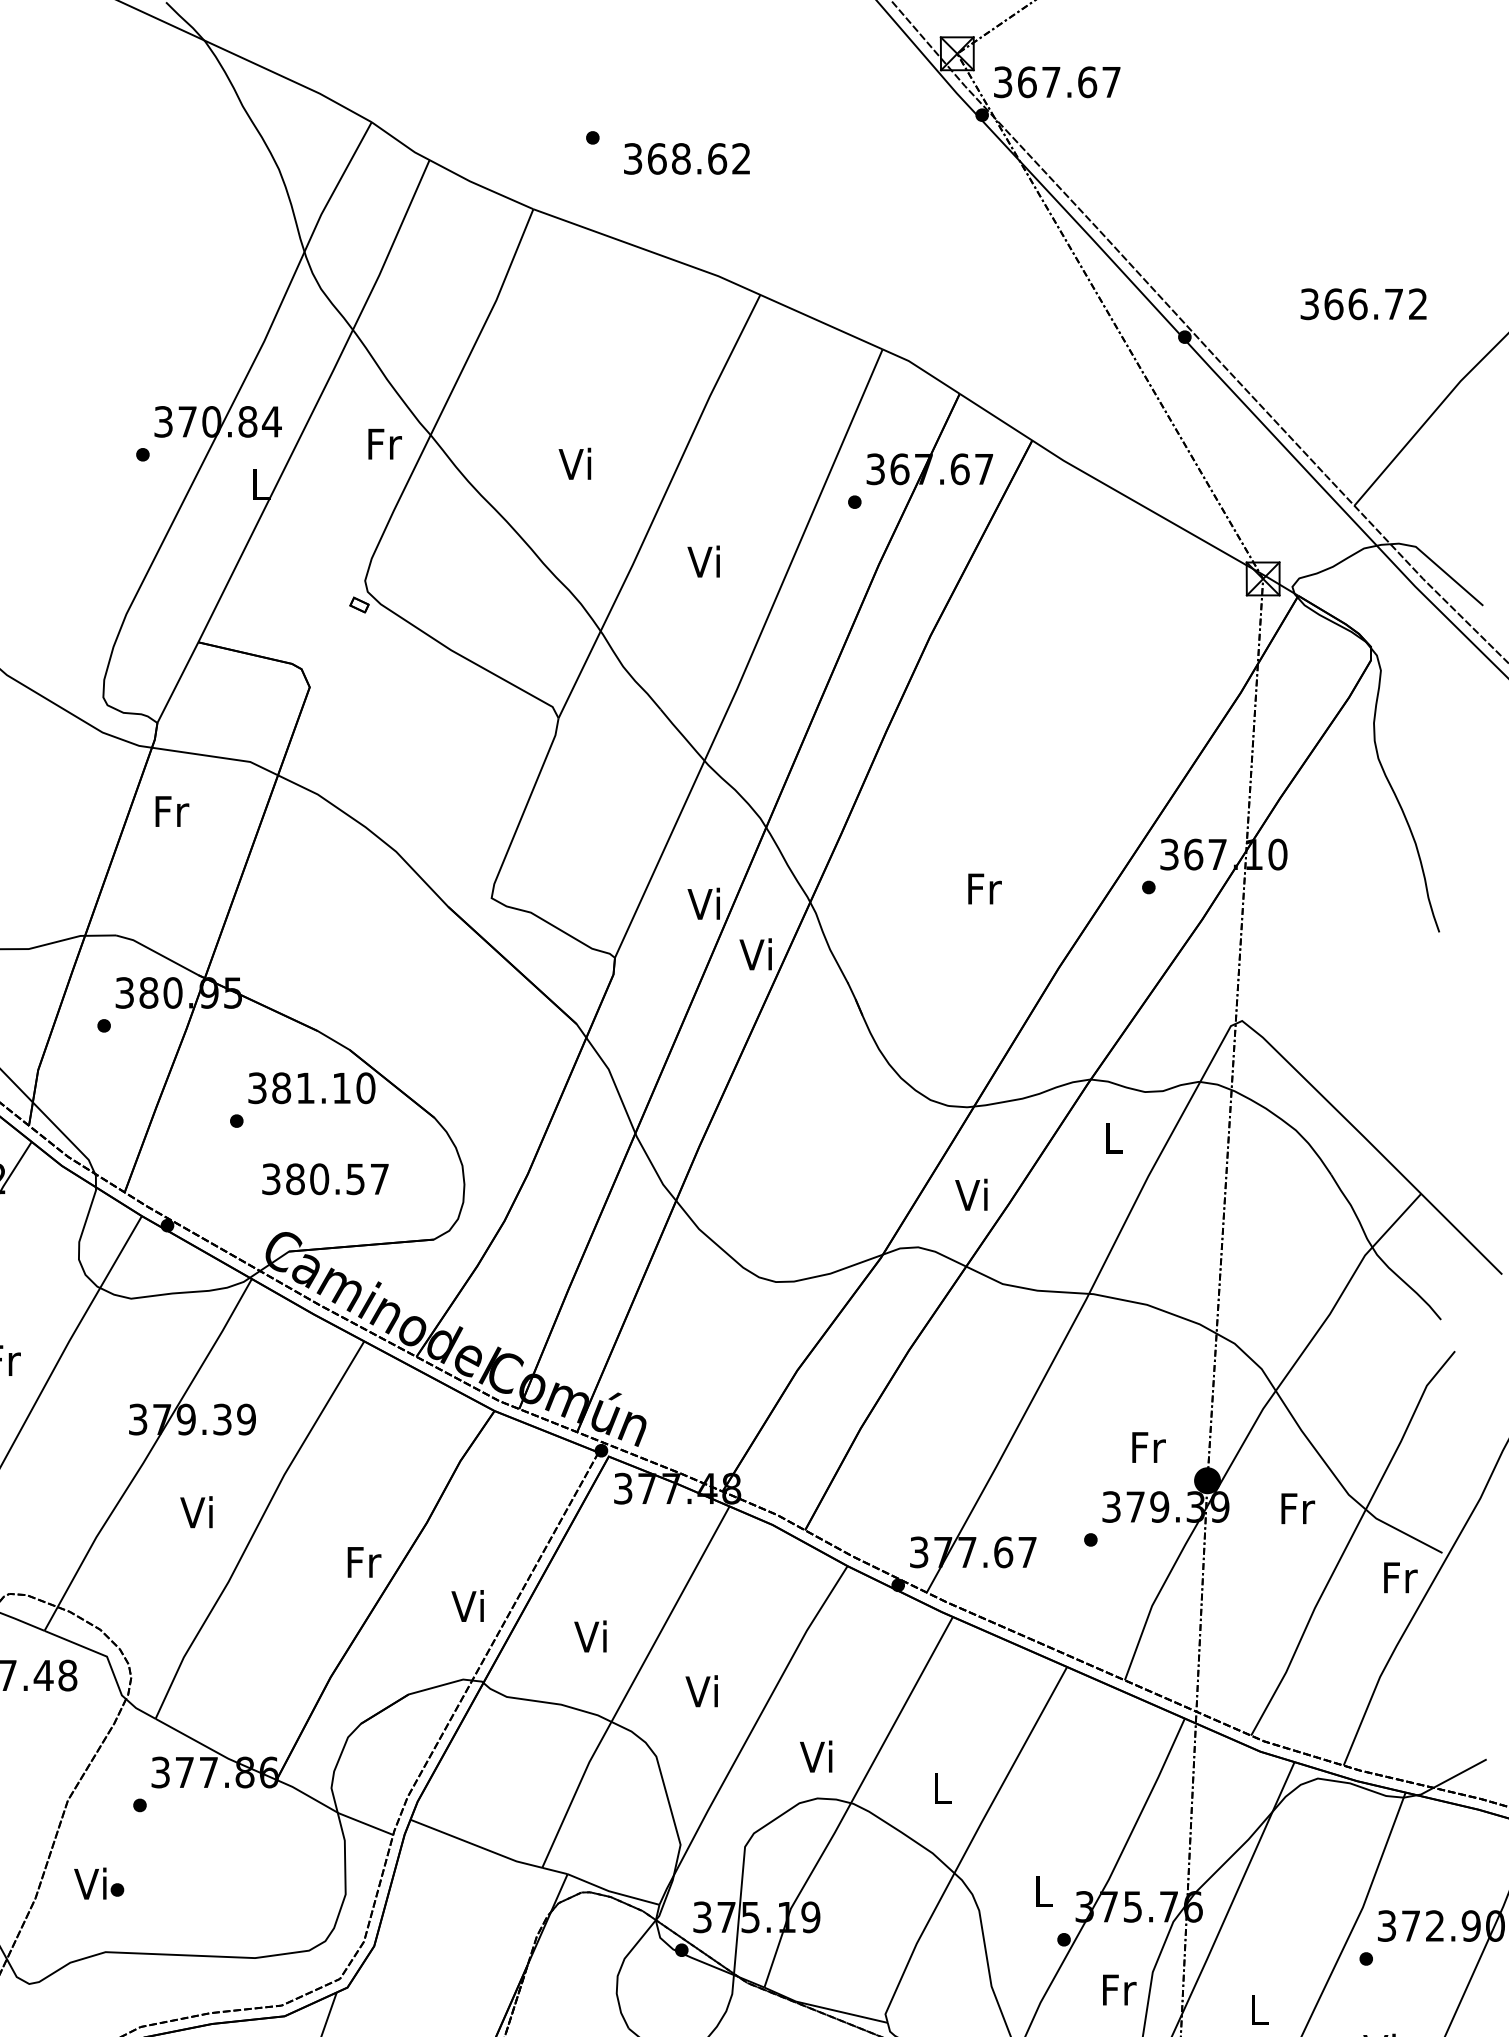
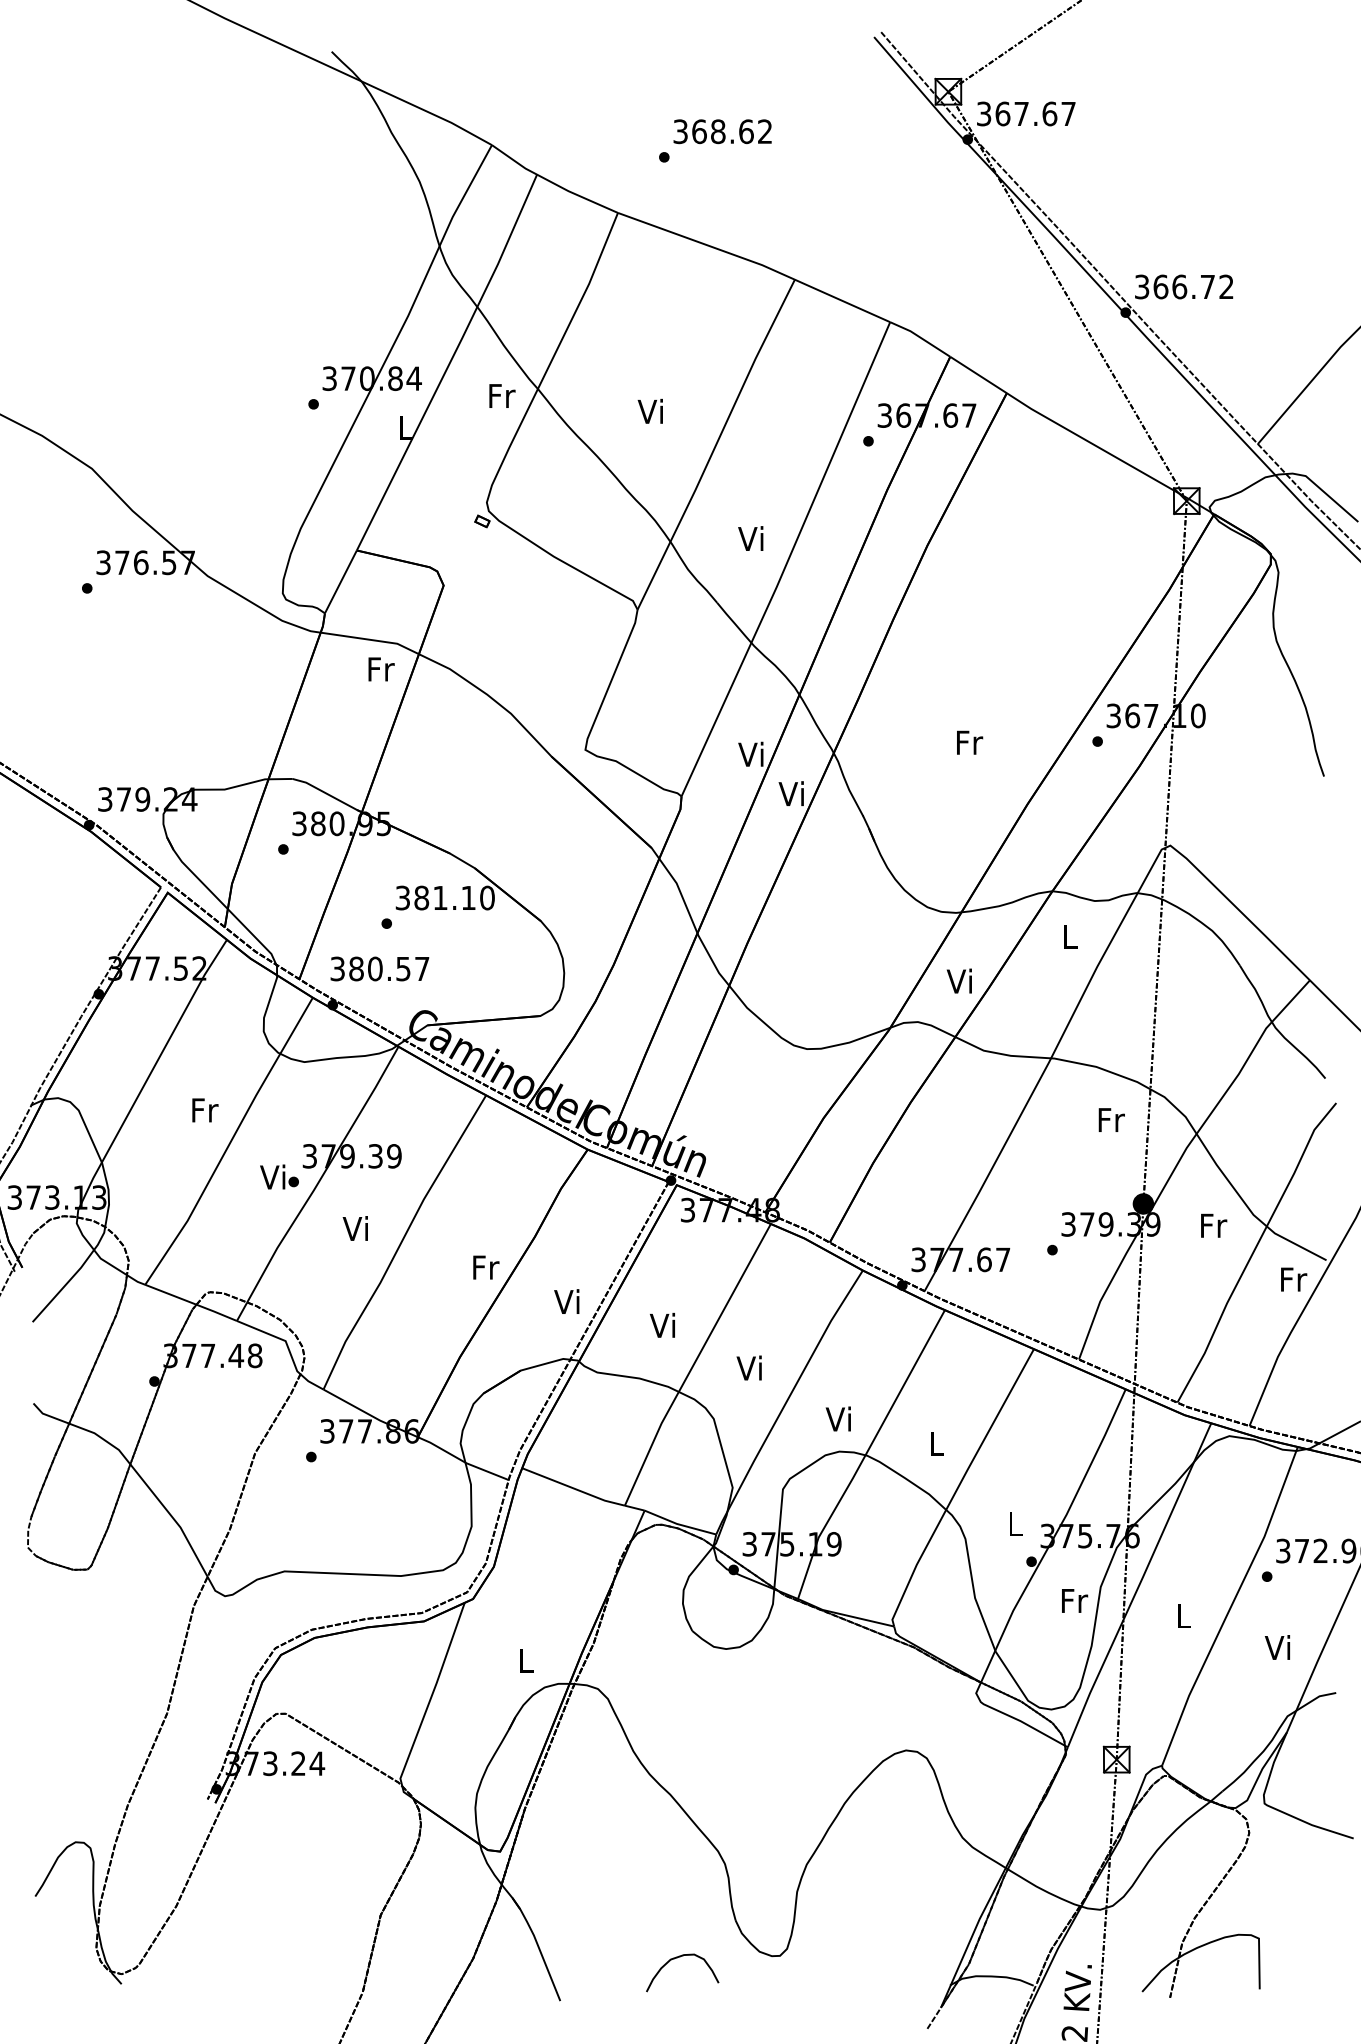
text: (686, 158) -> (722, 131), moved
text: (1364, 303) -> (1184, 286), moved
text: (703, 561) -> (750, 538), moved
text: (172, 811) -> (381, 669), moved
text: (324, 1178) -> (379, 968), moved
text: (1148, 1446) -> (1111, 1119), moved
text: (99, 1882) -> (279, 1176), moved

